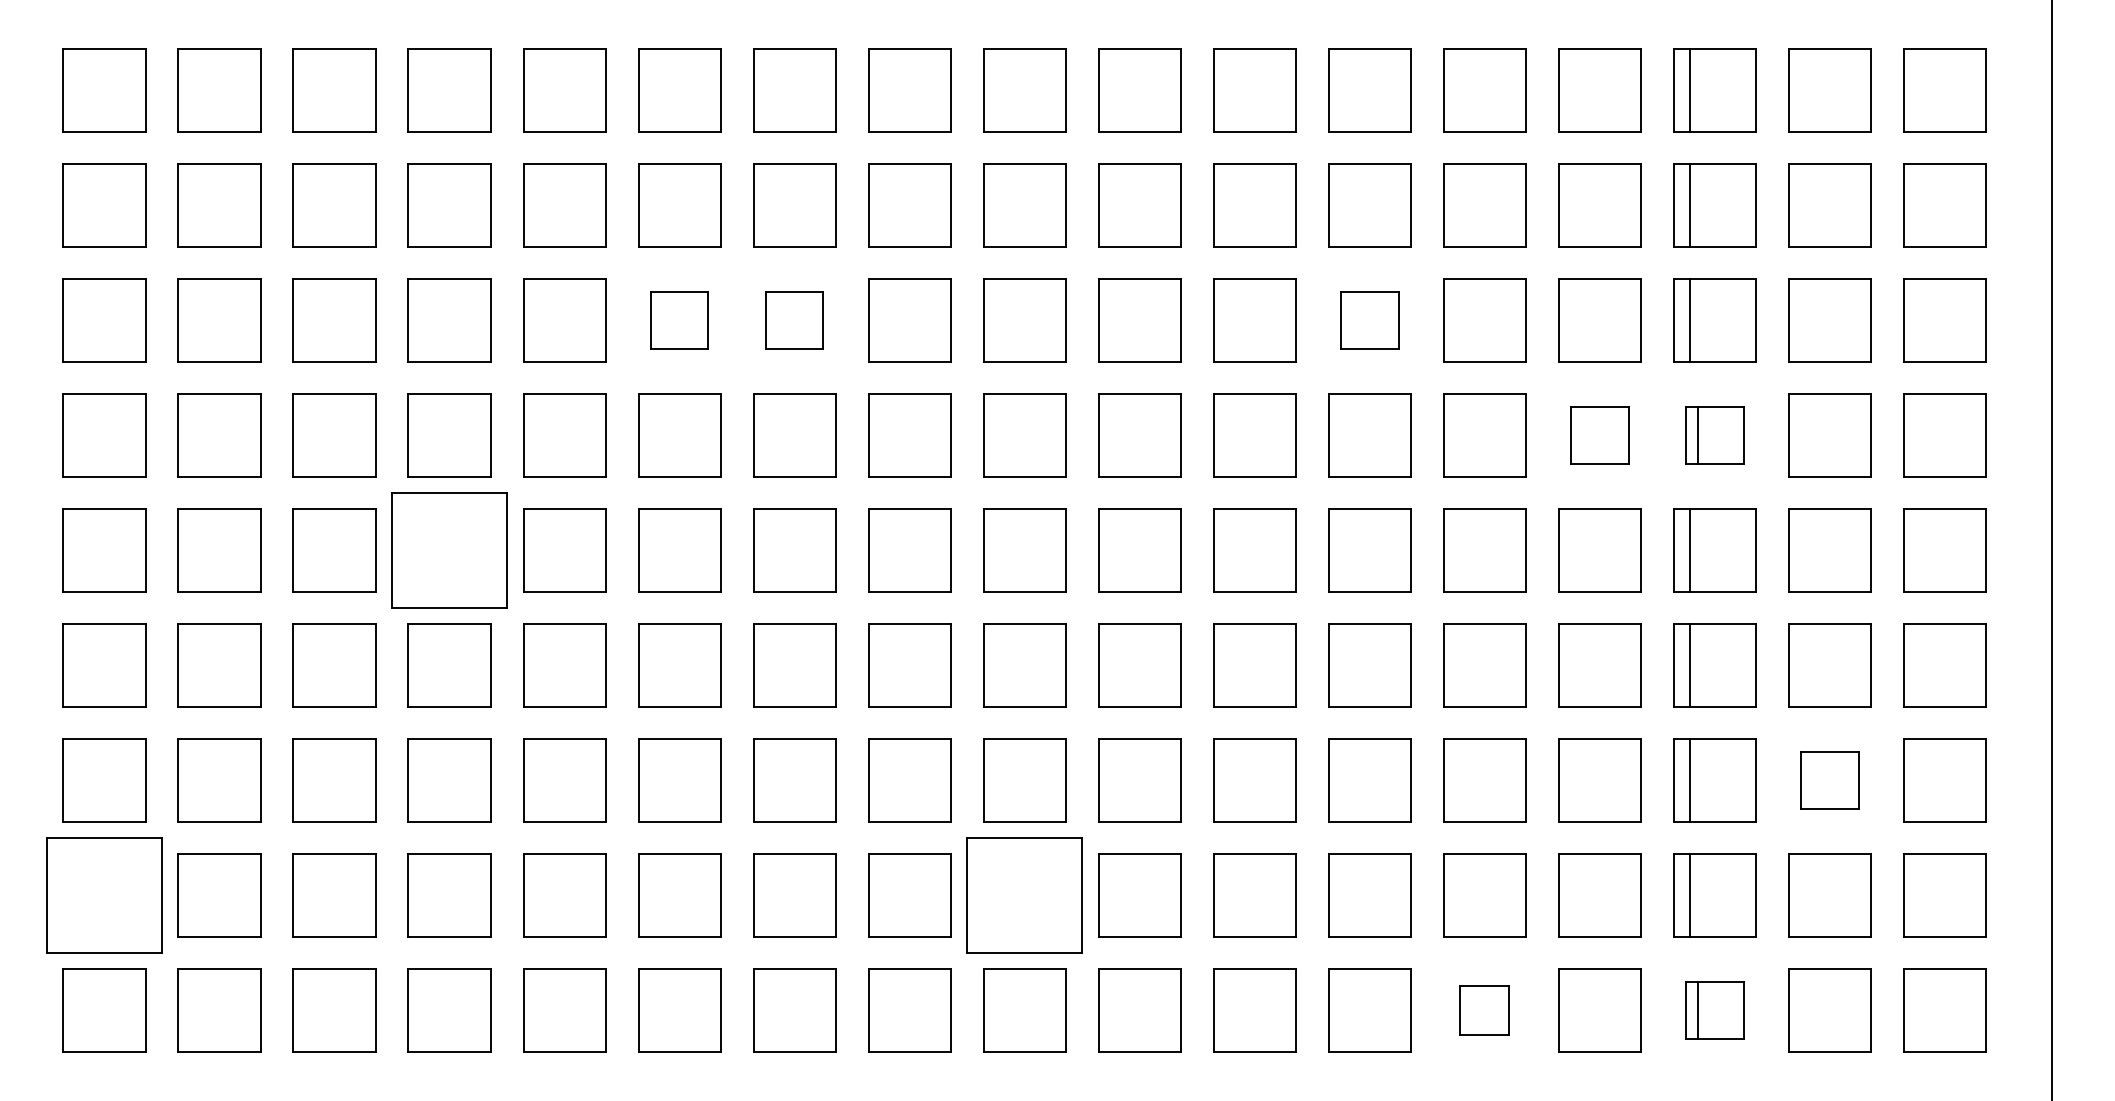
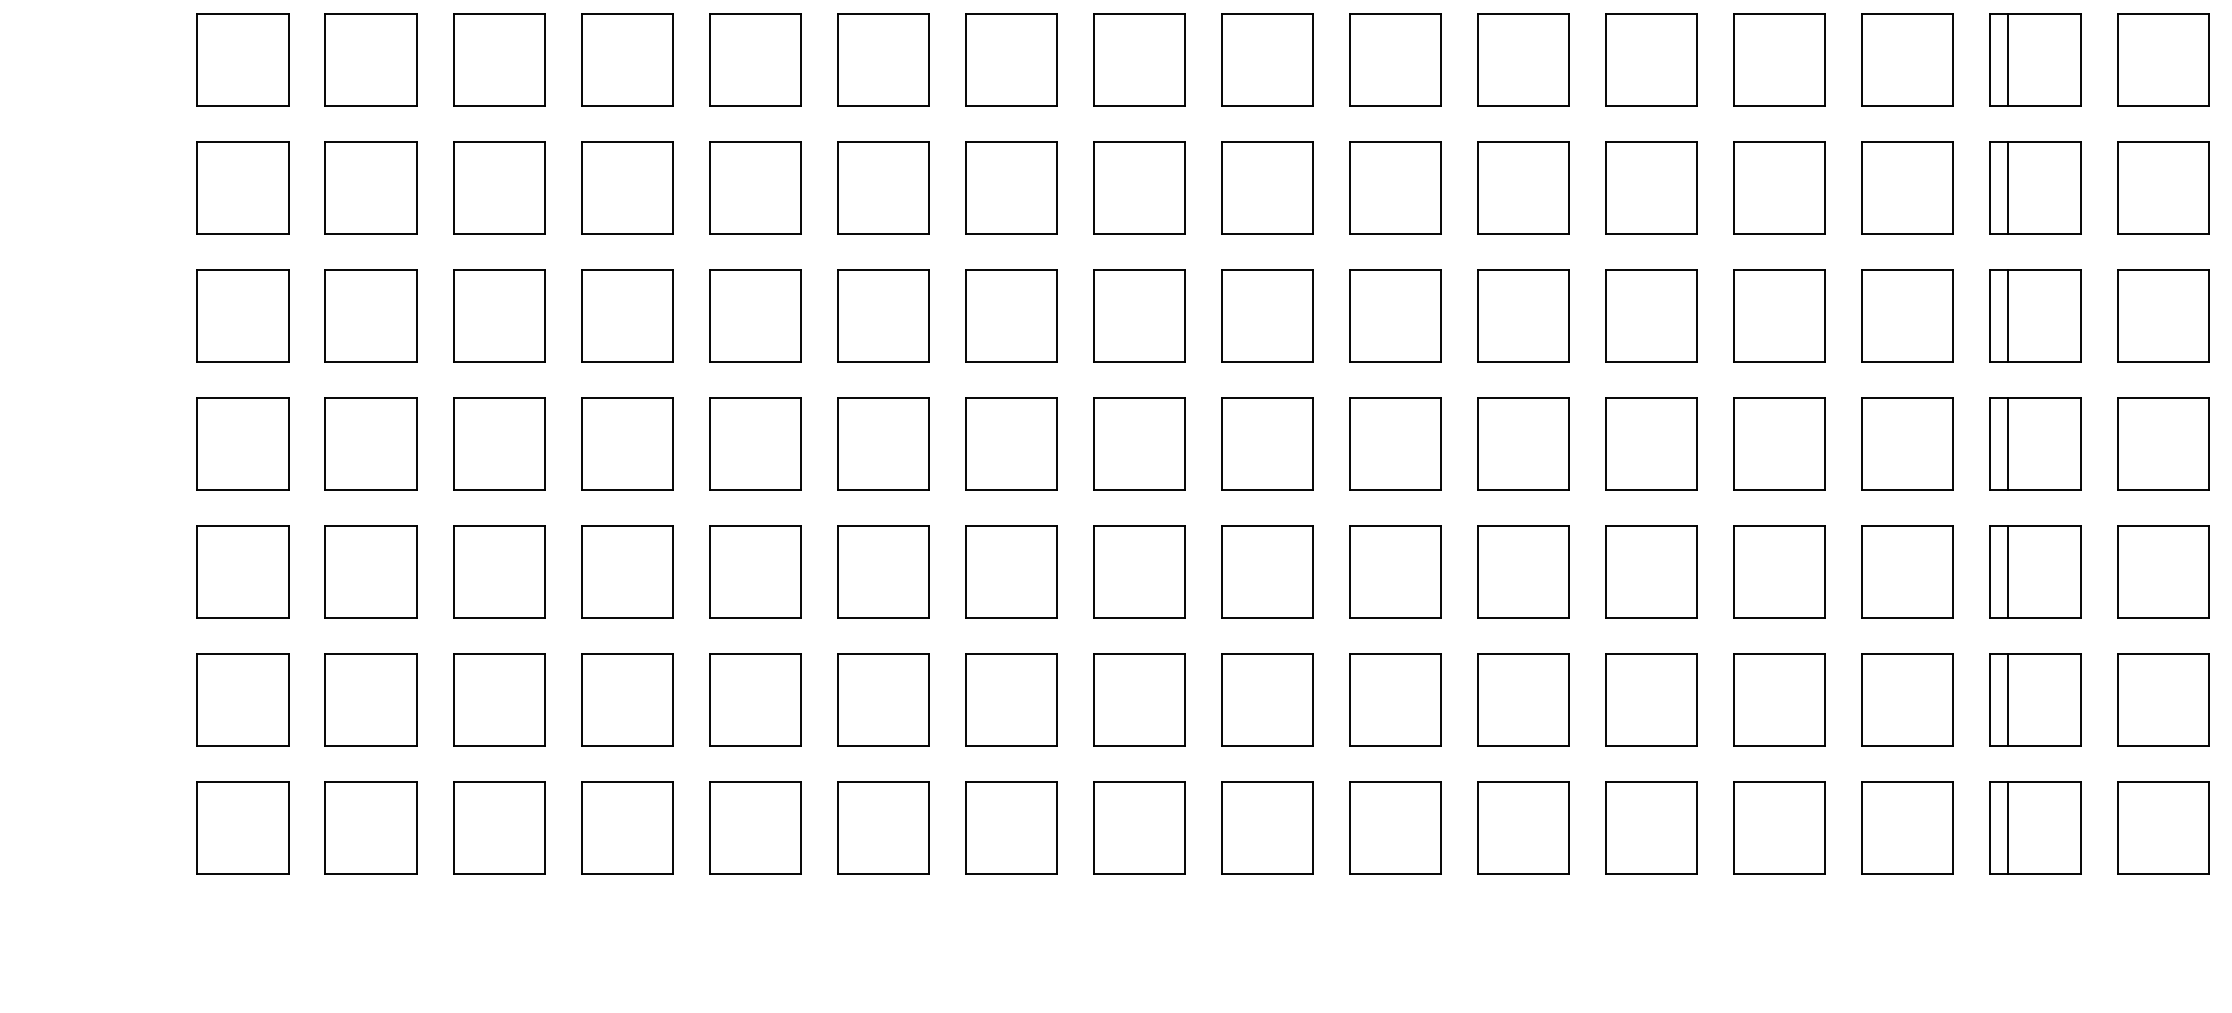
part: (679, 320) -> (883, 59), size x1.43
part: (794, 320) -> (1011, 59), size x1.43
part: (1369, 320) -> (1651, 59), size x1.43
part: (1599, 435) -> (1907, 187), size x1.43
part: (1714, 435) -> (2035, 187), size x1.43
part: (449, 550) -> (627, 315), size x0.71
part: (1829, 780) -> (2163, 571), size x1.43
part: (104, 895) -> (243, 699), size x0.71
part: (1024, 895) -> (1267, 699), size x0.71
part: (1484, 1010) -> (1779, 827), size x1.67
part: (1714, 1010) -> (2035, 827), size x1.43

